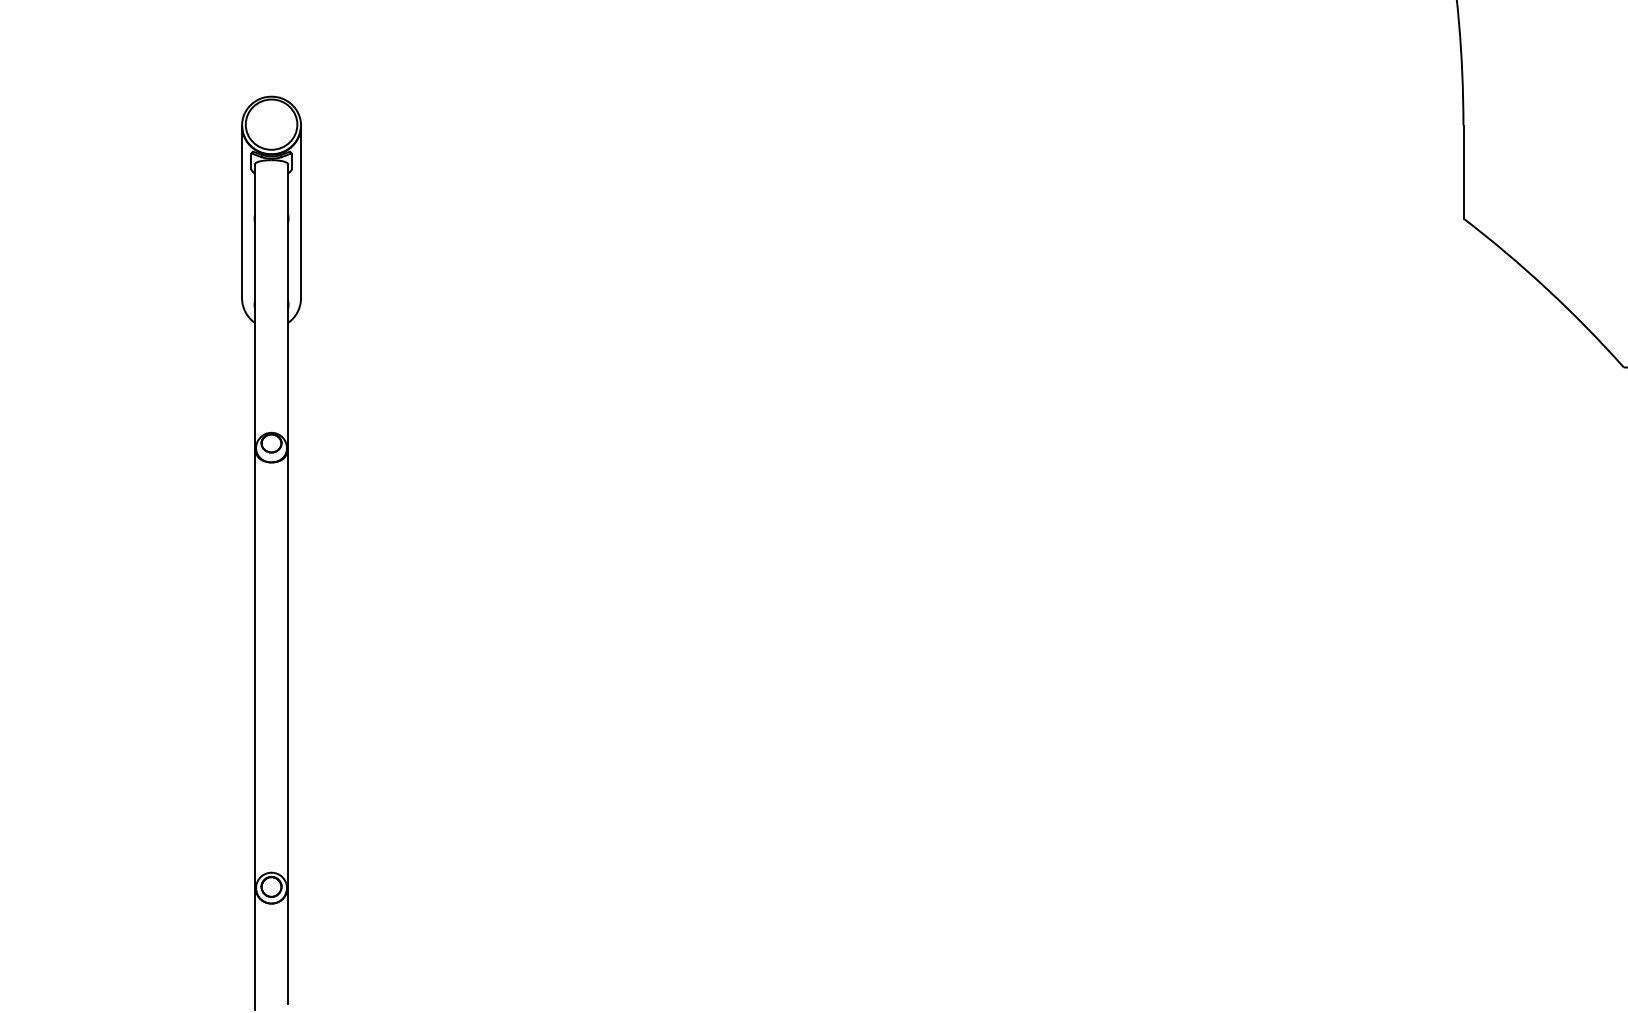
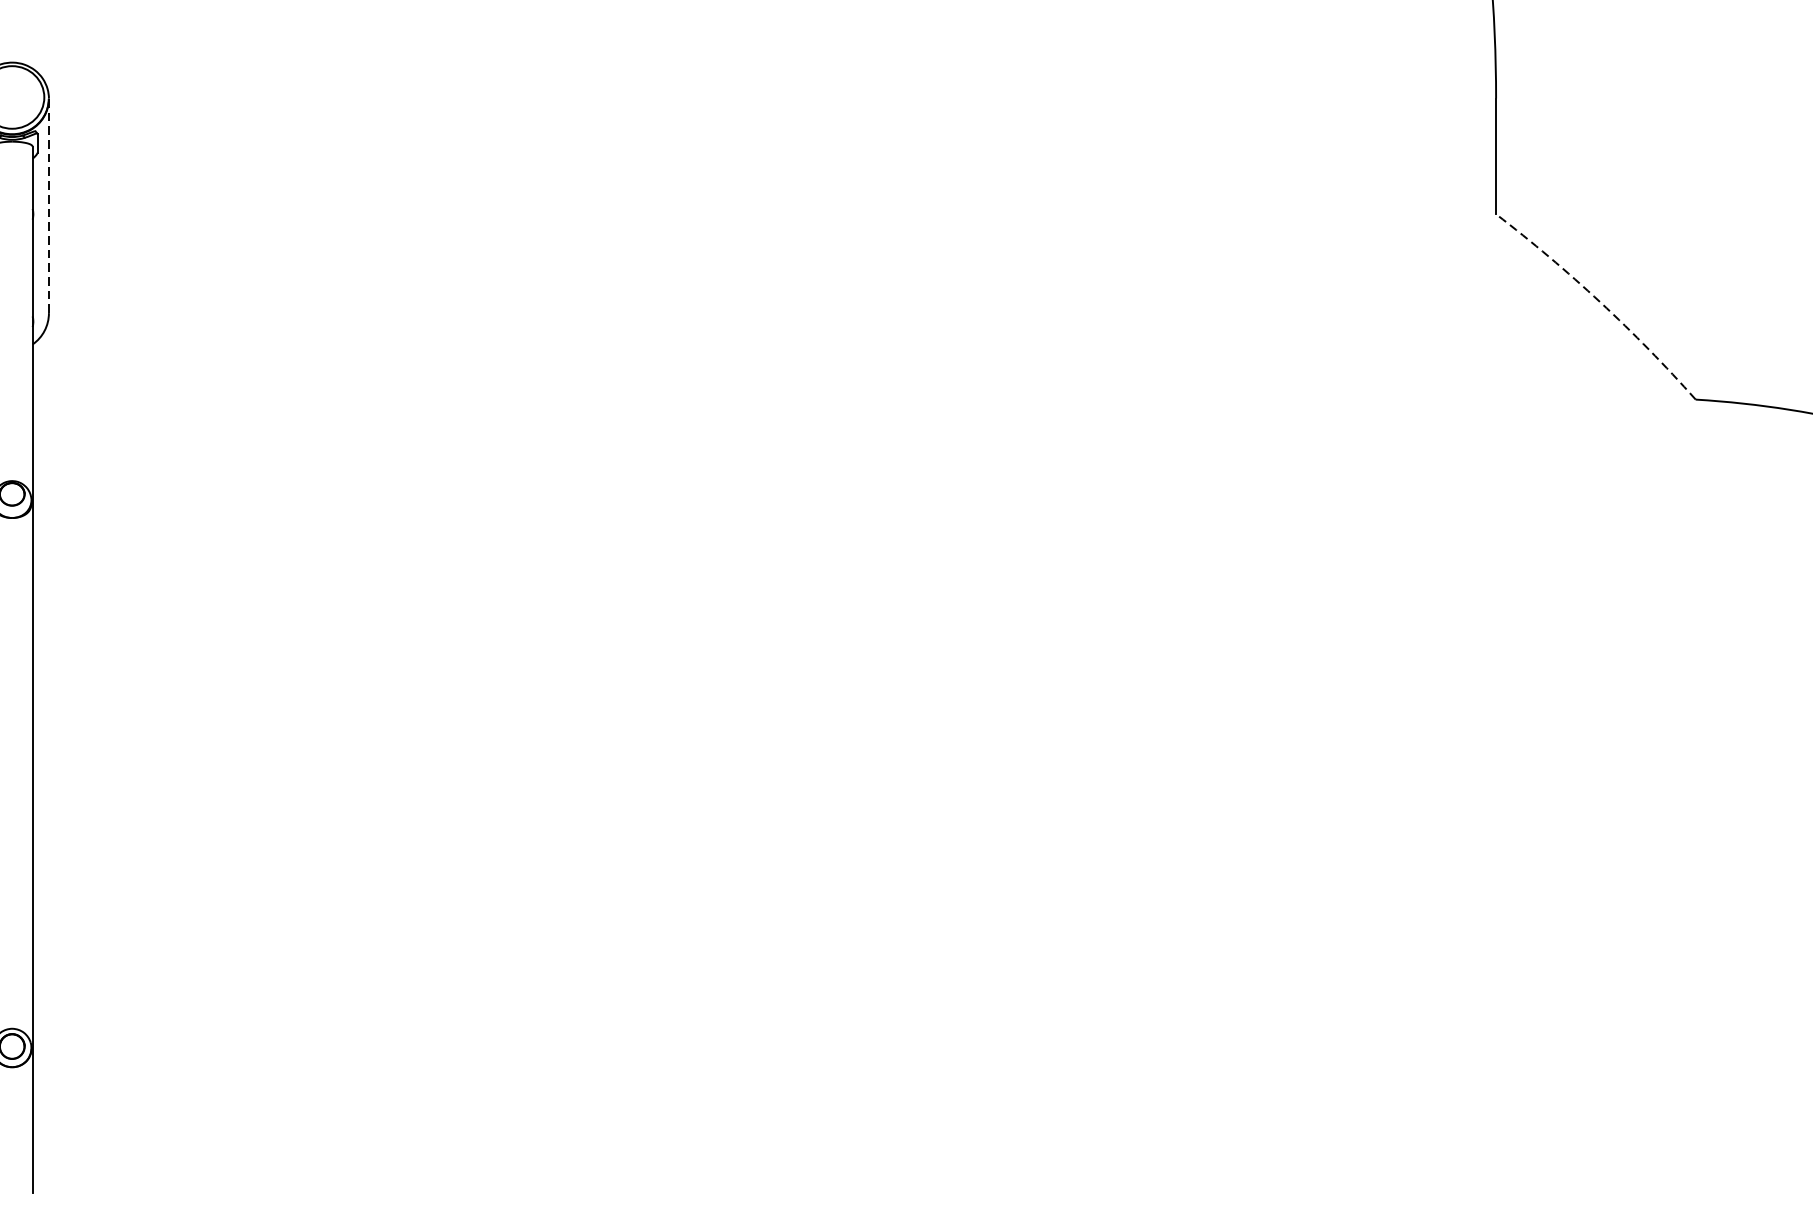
line: (301, 211) -> (49, 205), solid -> dashed
arc: (1547, 289) -> (1600, 302), solid -> dashed

